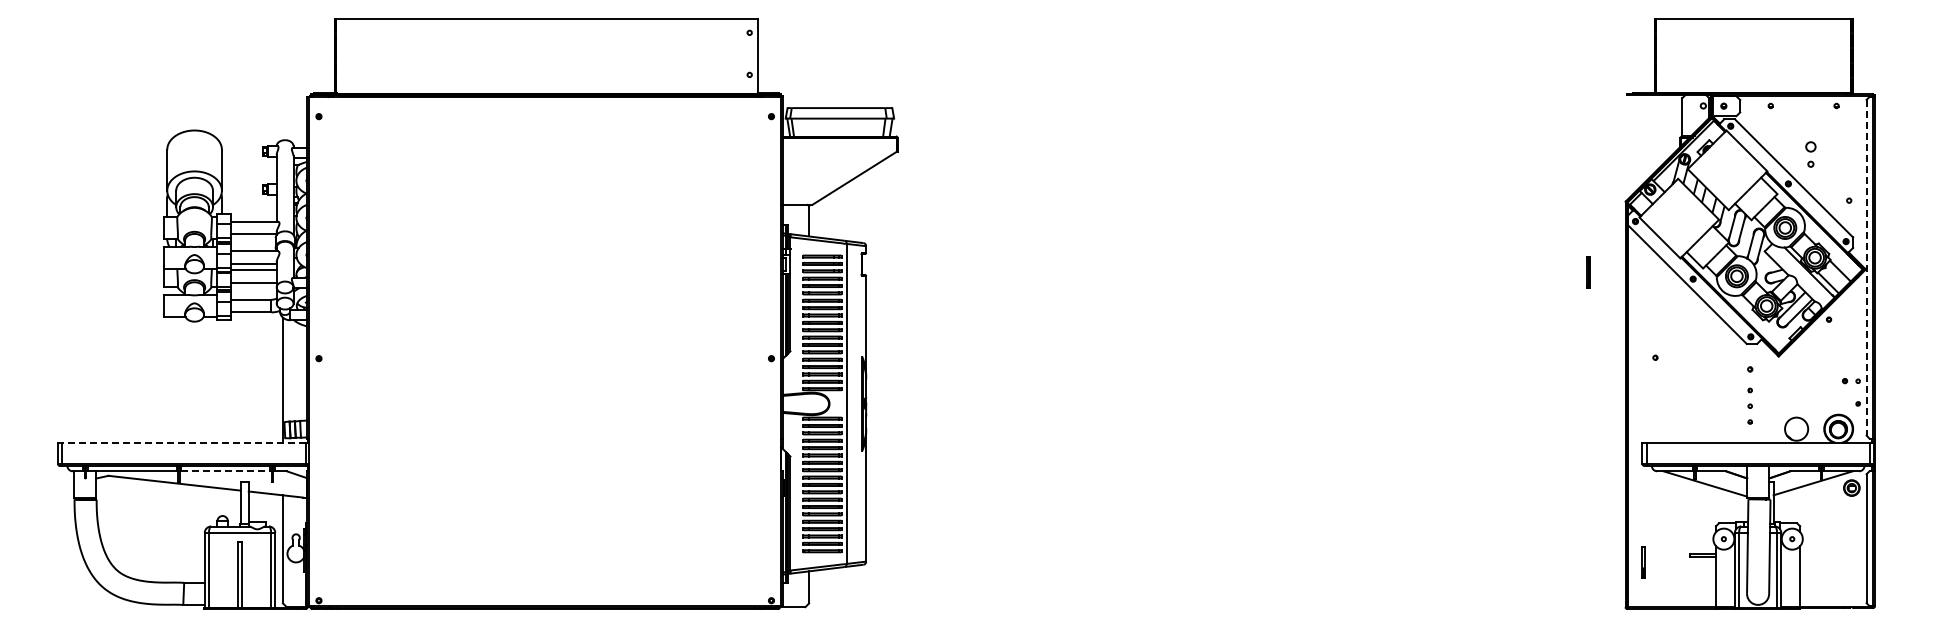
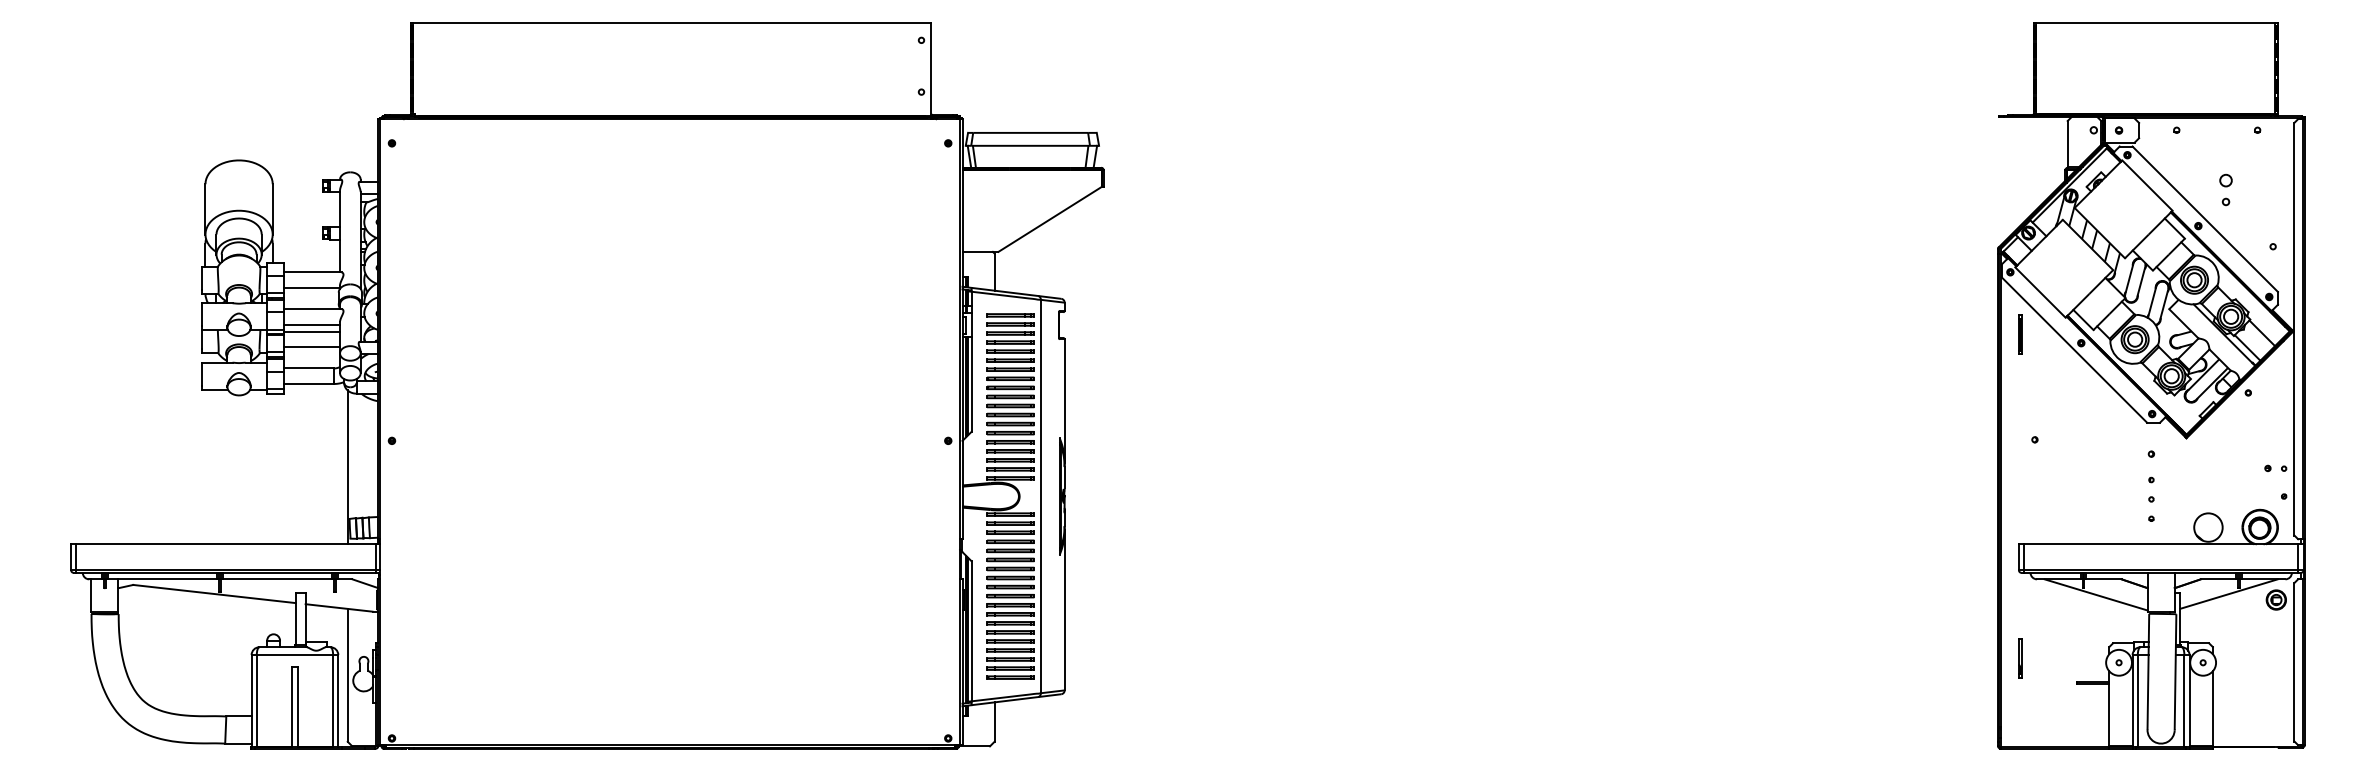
line: (1866, 267) -> (2294, 328), dashed -> solid
line: (1588, 272) -> (2020, 334), moved
line: (183, 442) -> (225, 543), dashed -> solid
line: (225, 471) -> (277, 579), dashed -> solid
line: (1642, 562) -> (2019, 658), moved

